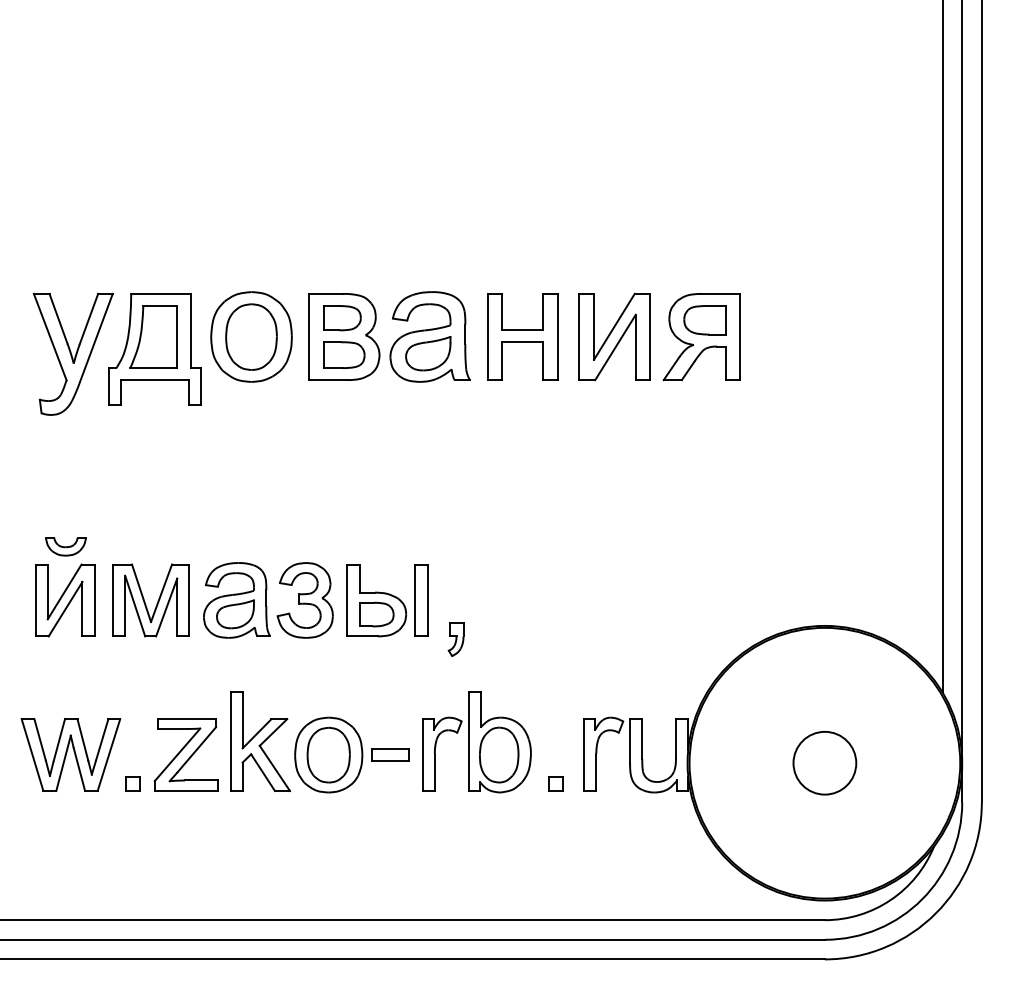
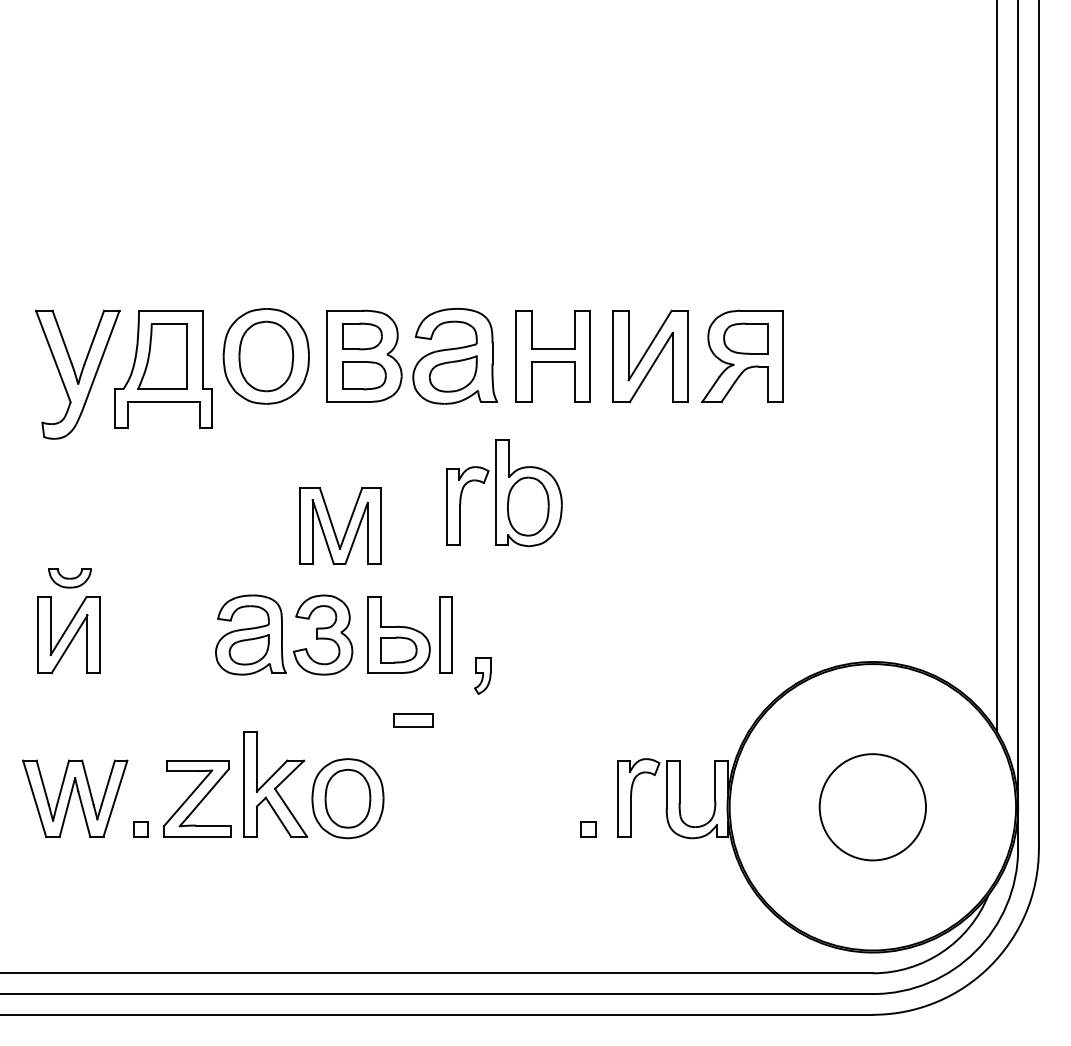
part: (157, 601) -> (346, 527), moved
part: (476, 742) -> (504, 493), moved
part: (390, 754) -> (413, 720), moved
circle: (824, 763) -> (872, 807), size x1.6

